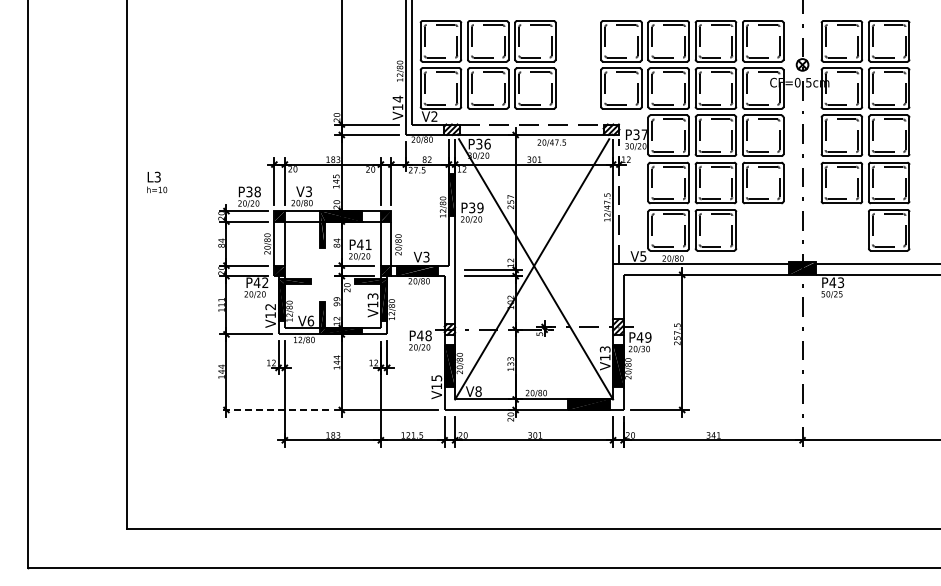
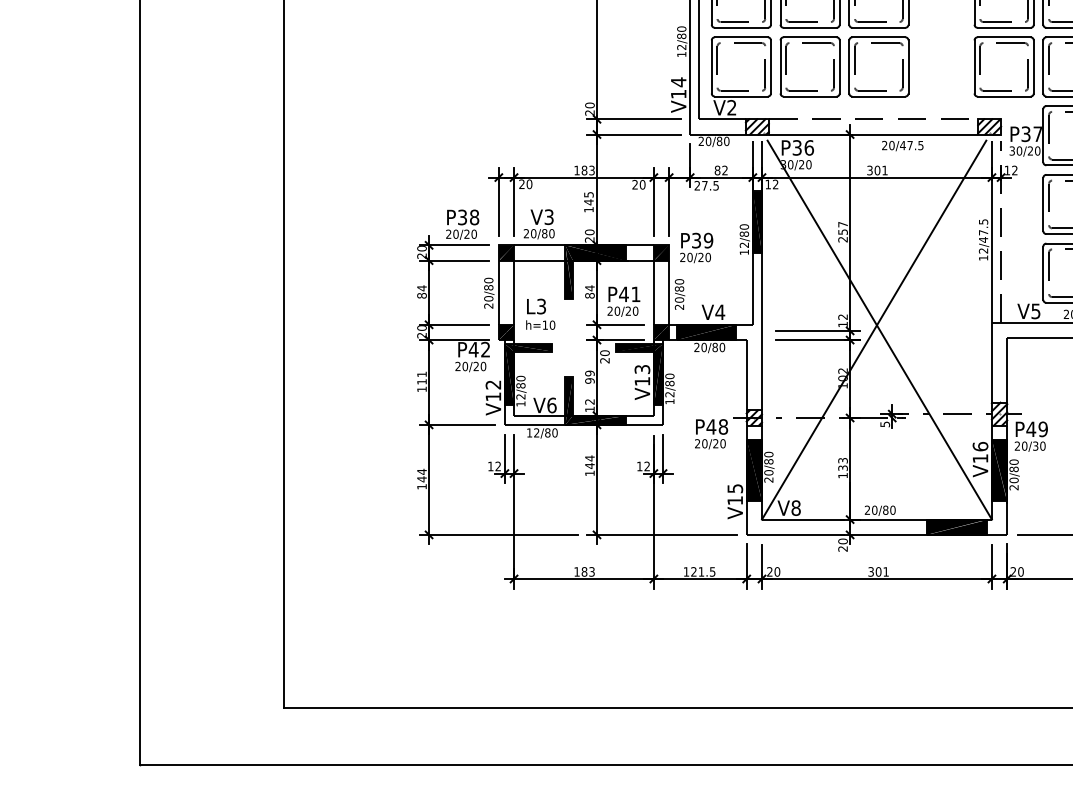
text: (157, 182) -> (541, 314), moved
text: (472, 212) -> (696, 247), moved
text: (426, 256) -> (720, 311), V3 -> V4
text: (604, 349) -> (979, 446), V13 -> V16
line: (273, 409) -> (497, 534), dashed -> solid

